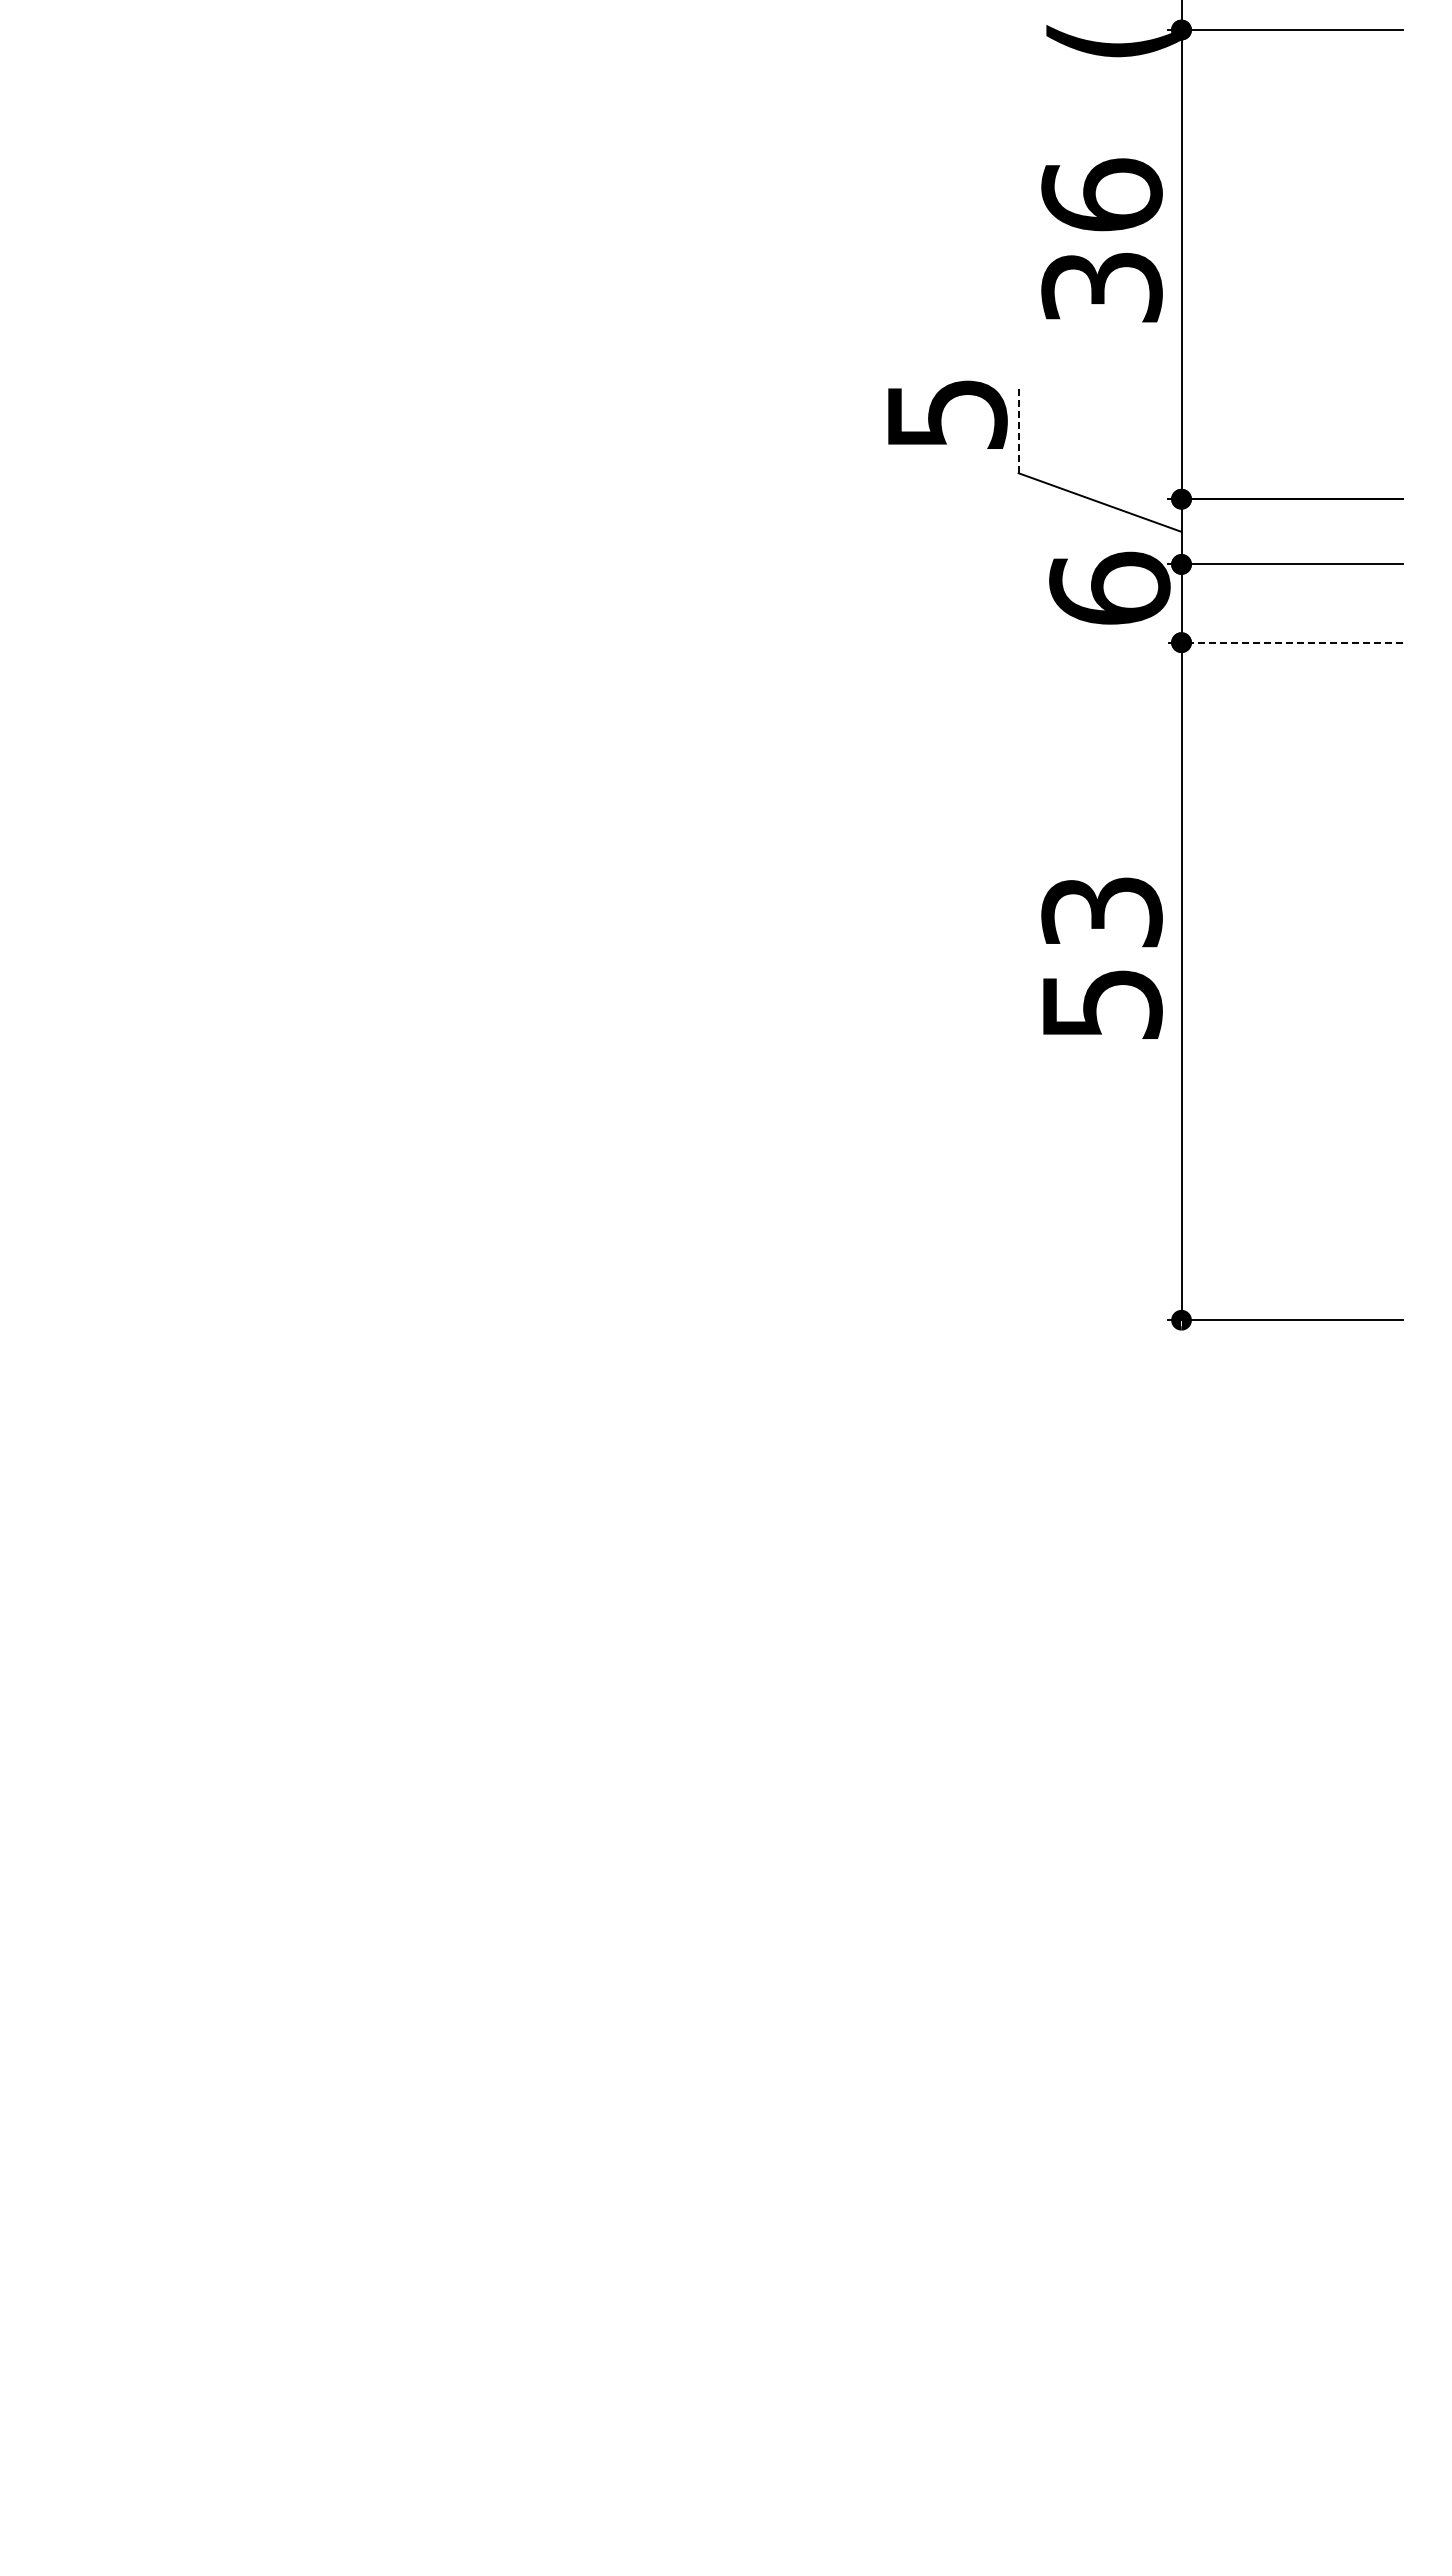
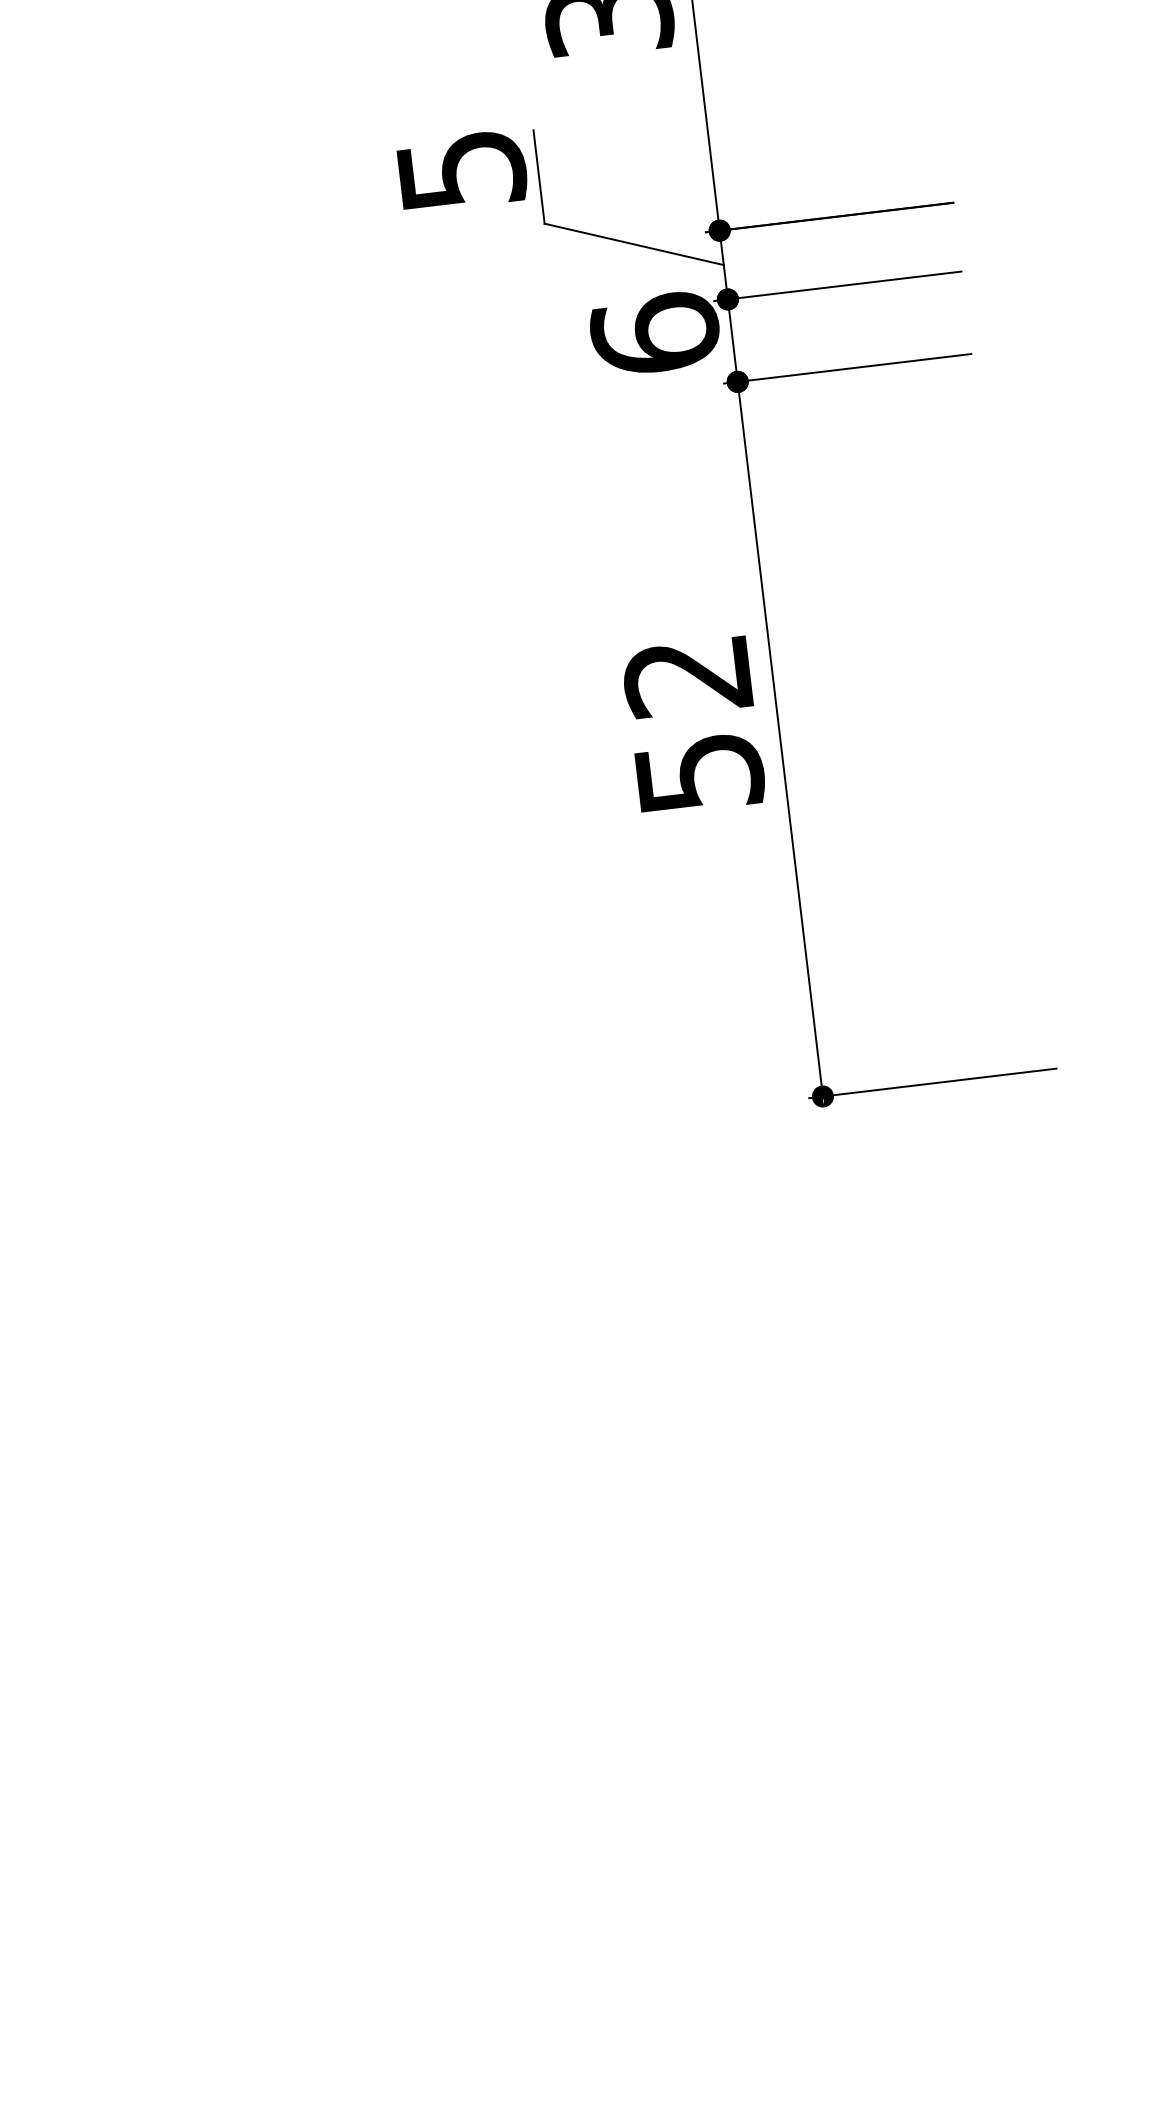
line: (1018, 428) -> (538, 176), dashed -> solid
line: (1285, 642) -> (847, 368), dashed -> solid
text: (1101, 912) -> (687, 676), 53 -> 52

